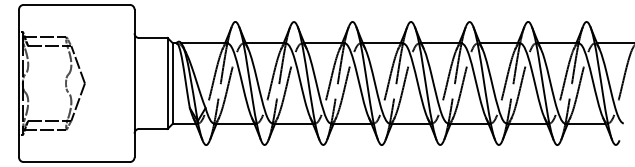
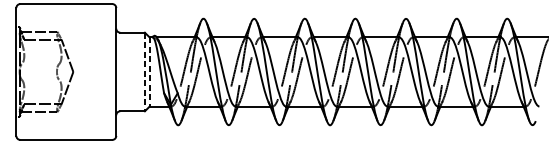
line: (167, 83) -> (144, 72), solid -> dashed
line: (173, 83) -> (149, 72), solid -> dashed

